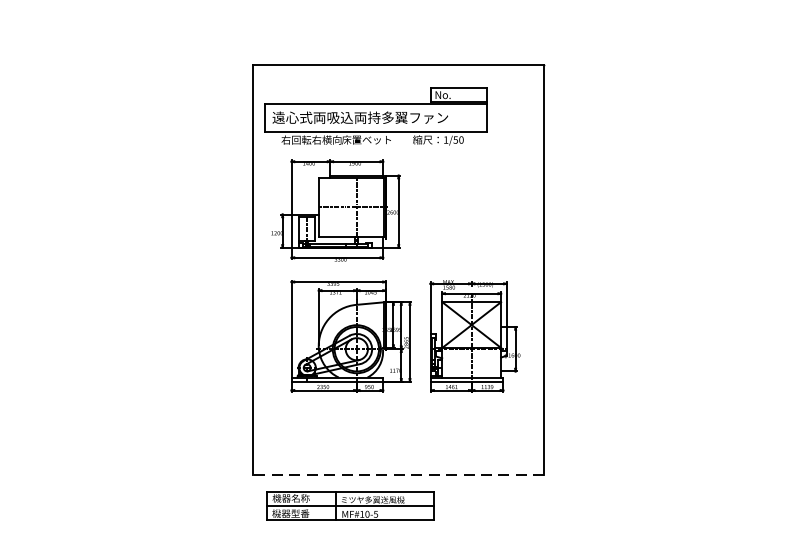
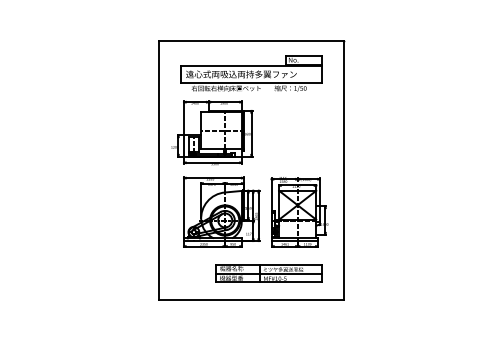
part: (376, 116) -> (251, 73), moved
line: (398, 474) -> (251, 299), dashed -> solid
part: (349, 506) -> (268, 273), moved

